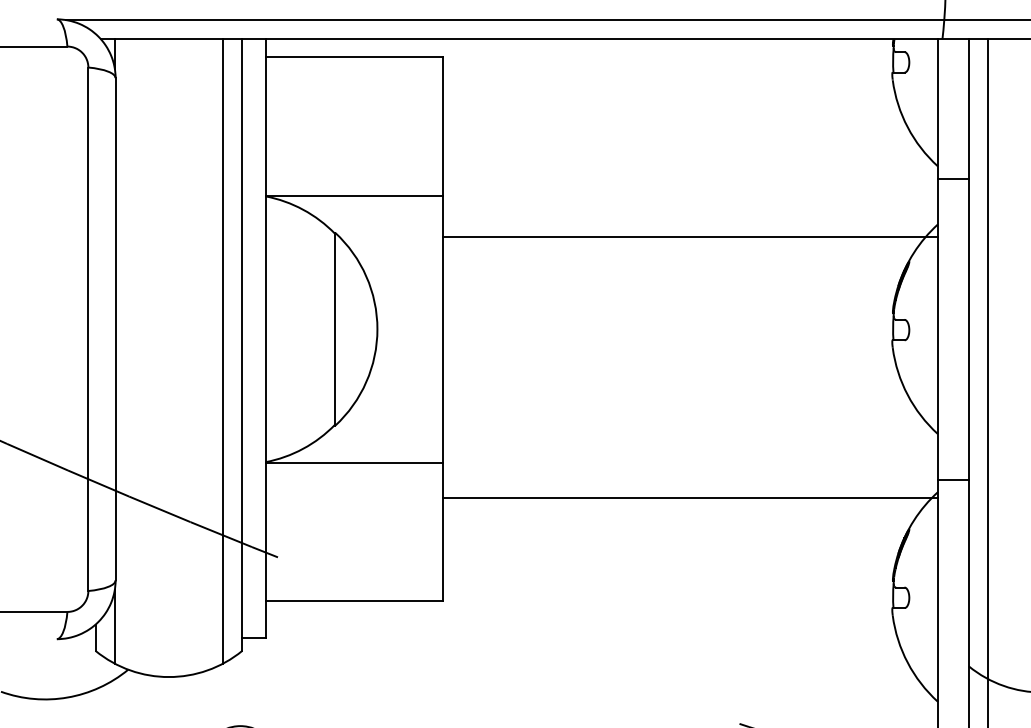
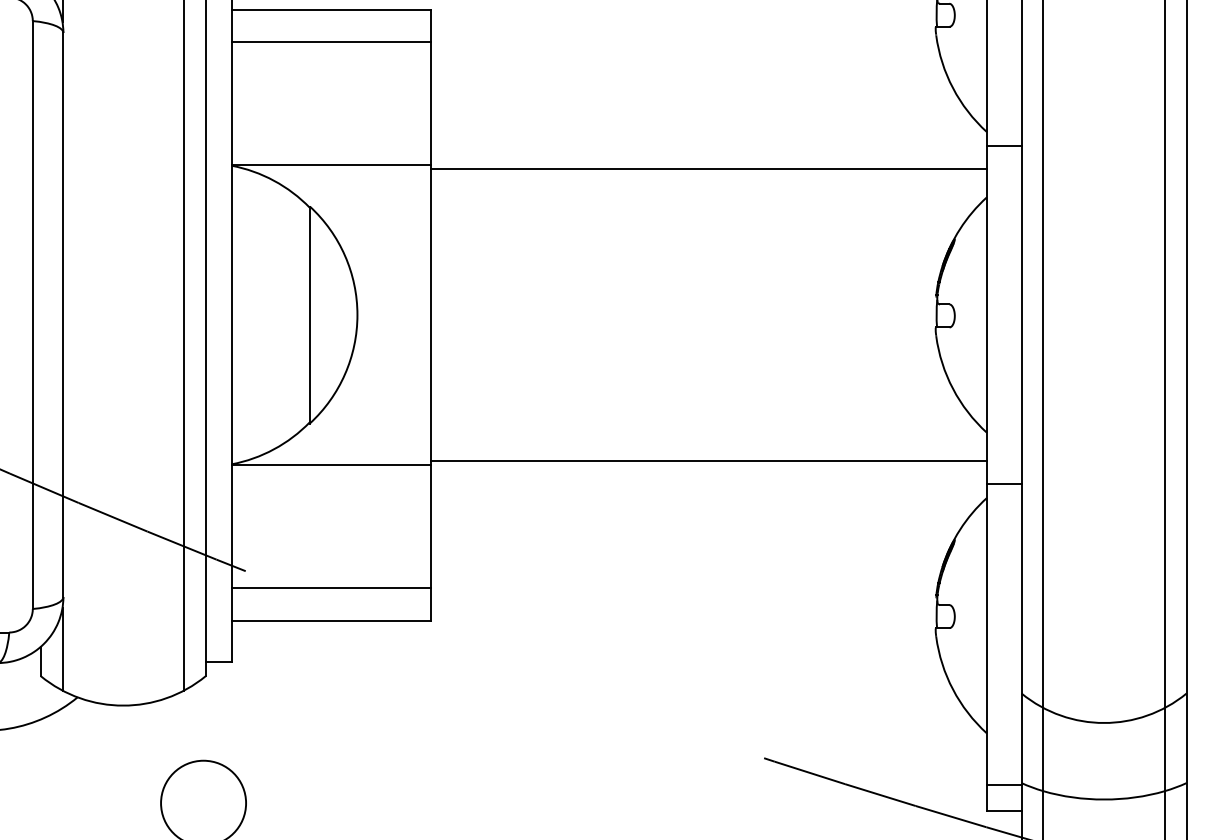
line: (354, 86) -> (331, 42), added
line: (690, 237) -> (708, 169), moved
line: (690, 497) -> (708, 460), moved
line: (354, 571) -> (331, 587), added

